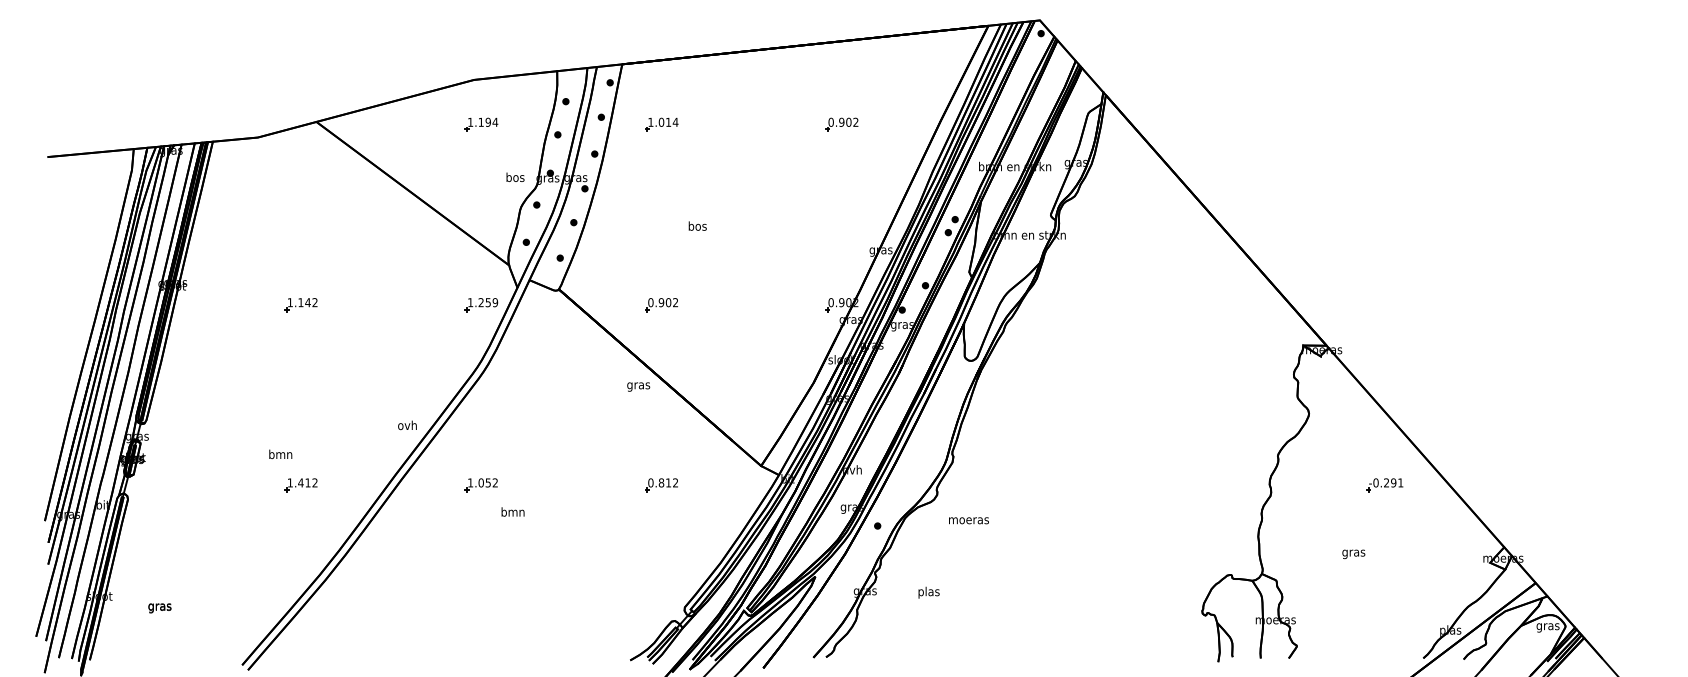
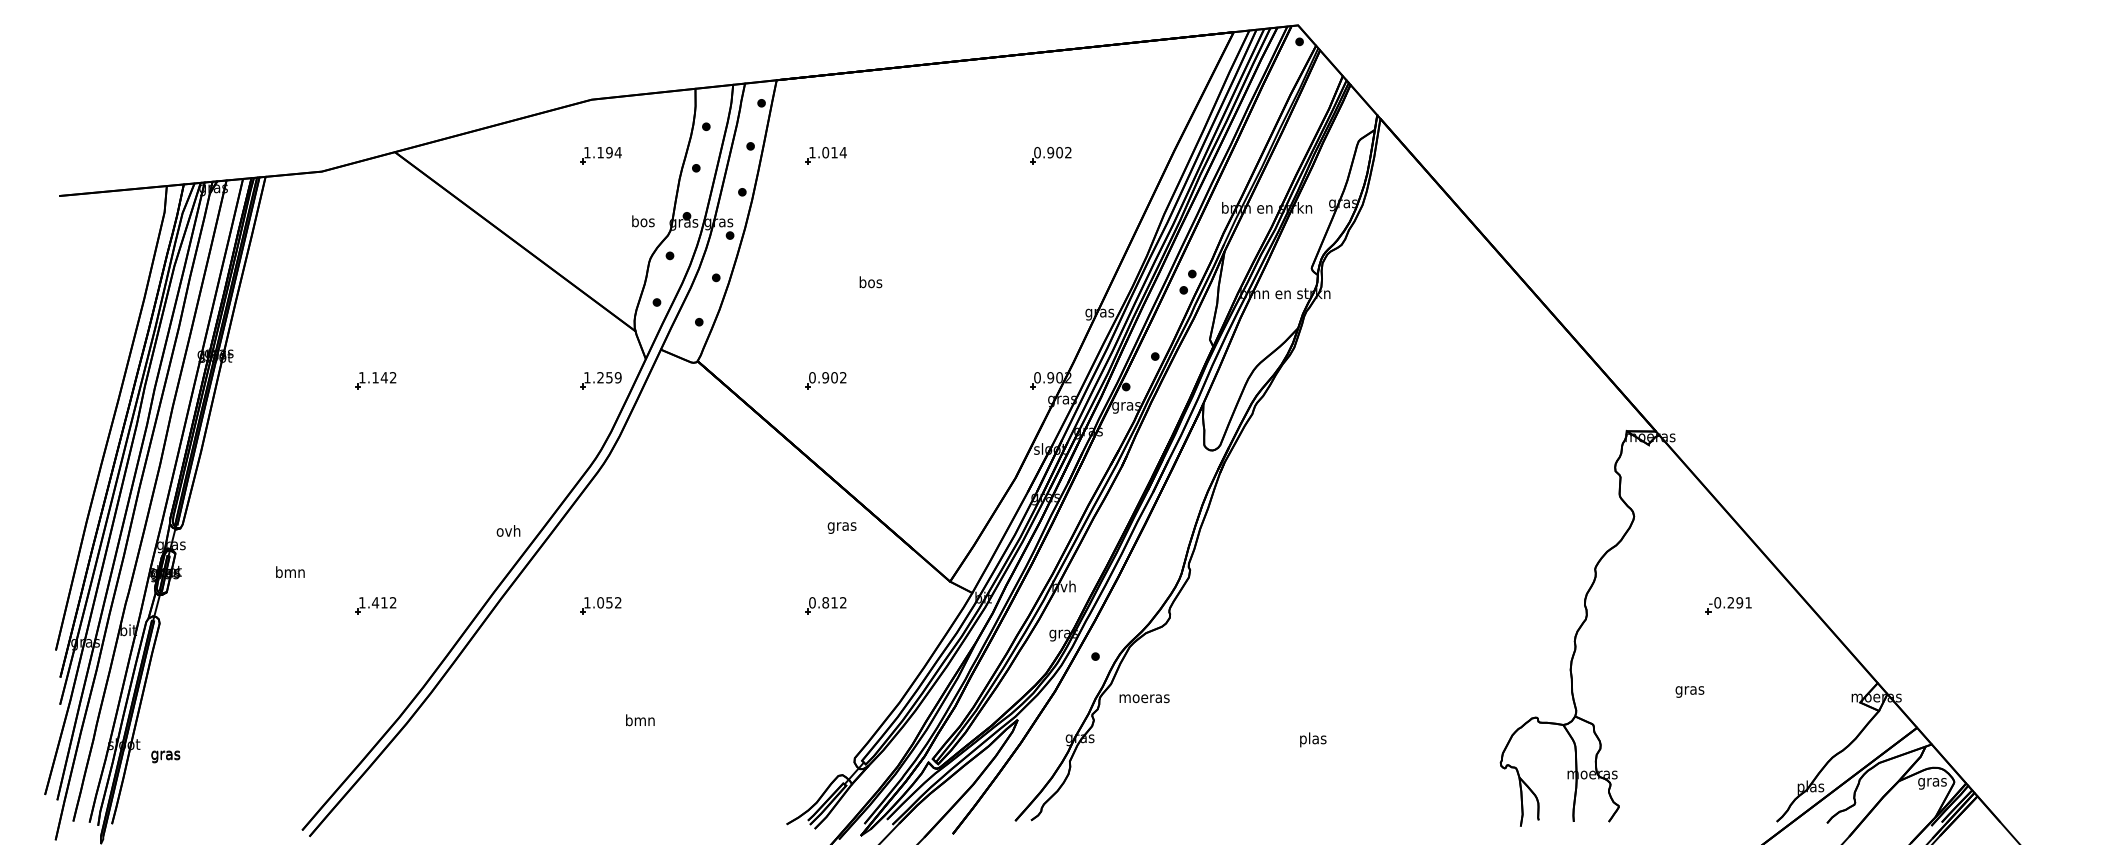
text: (638, 386) -> (841, 527), moved
text: (280, 454) -> (290, 572), moved
text: (512, 511) -> (639, 719), moved
text: (968, 520) -> (1144, 698), moved
text: (928, 592) -> (1312, 739), moved
text: (159, 608) -> (165, 757), moved

